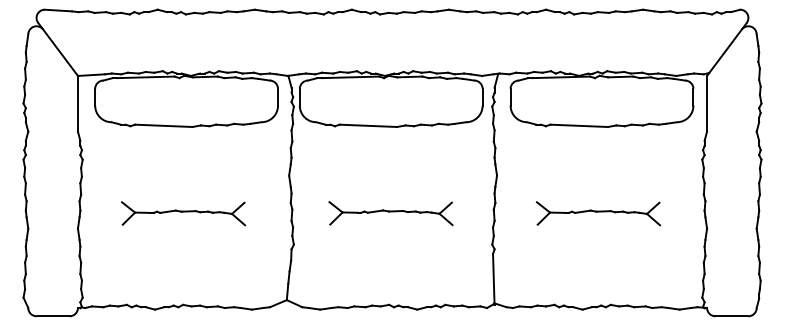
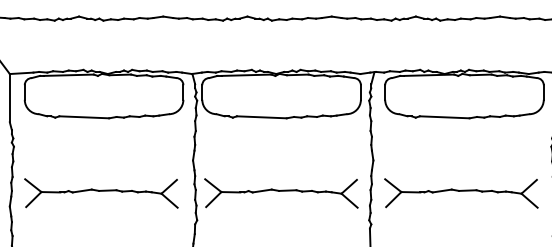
part: (183, 213) -> (101, 193), size x1.43
part: (390, 213) -> (280, 193), size x1.43
part: (598, 213) -> (461, 193), size x1.43

